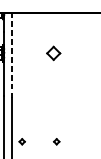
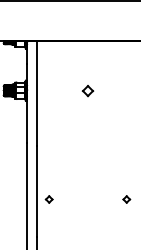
part: (53, 53) -> (87, 91), size x0.62
line: (11, 55) -> (36, 93), dashed -> solid
part: (56, 141) -> (126, 199), moved

